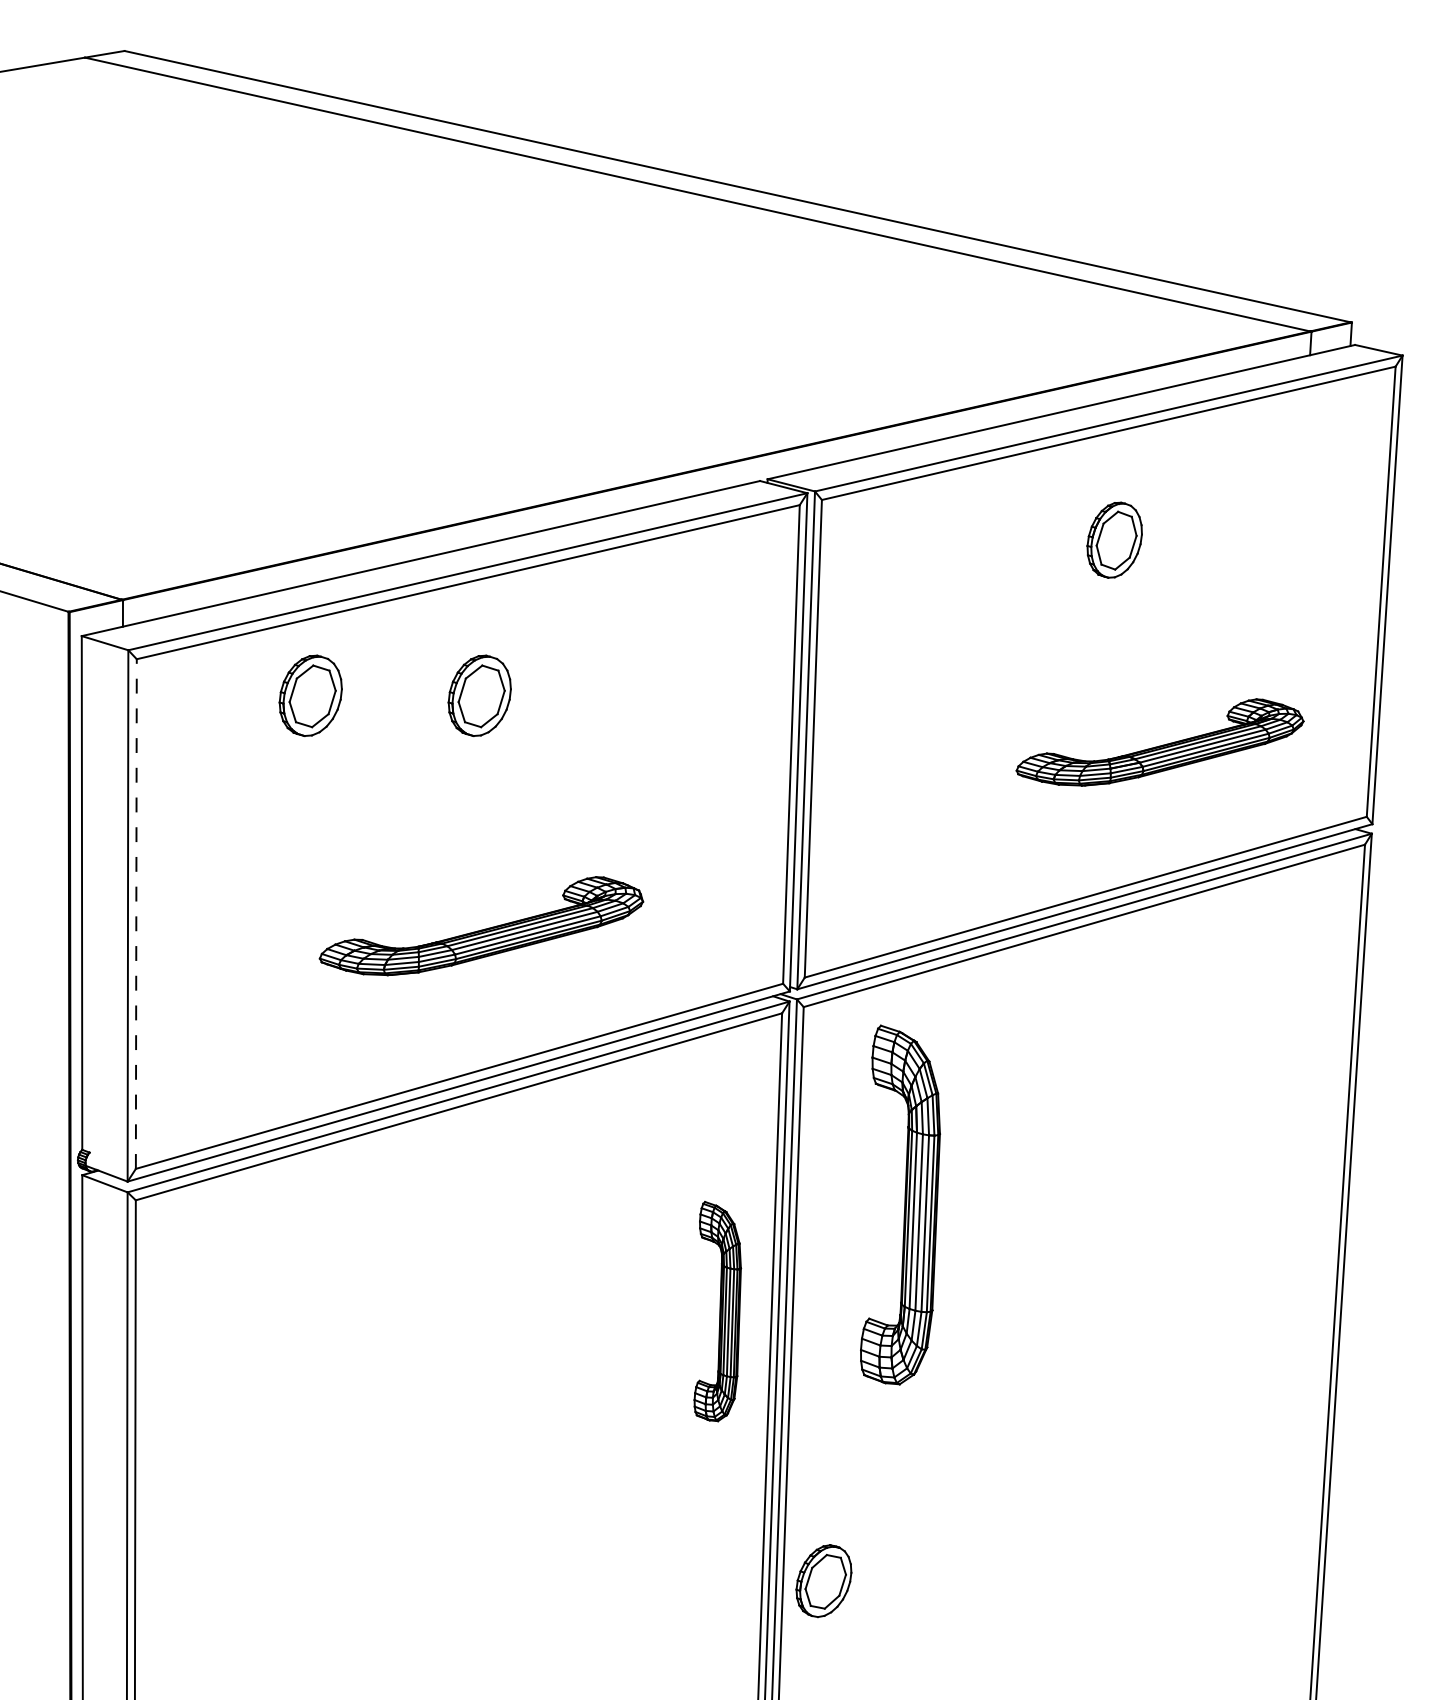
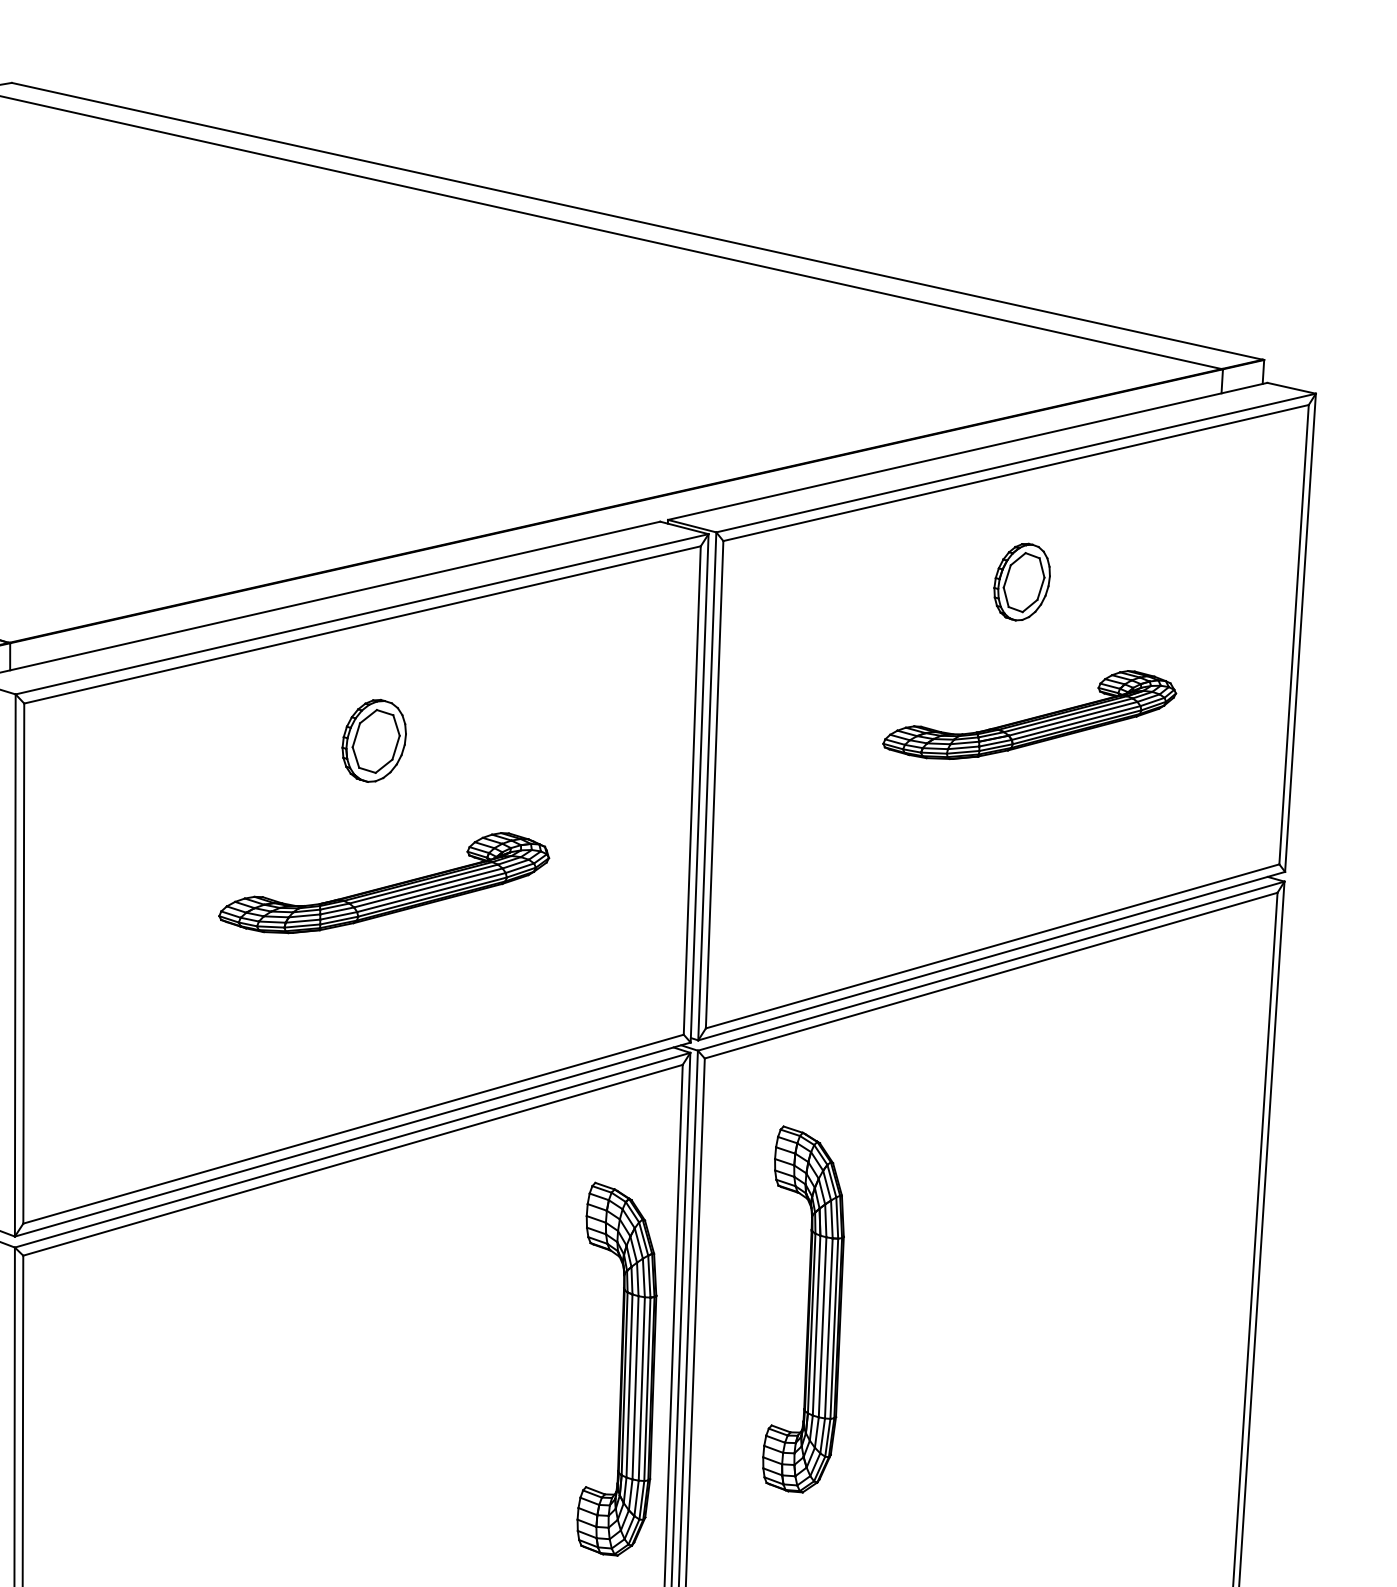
part: (310, 695) -> (201, 740), removed
part: (1159, 742) -> (1029, 715), moved
line: (136, 914) -> (23, 964), dashed -> solid
part: (481, 926) -> (384, 883), moved
part: (900, 1204) -> (803, 1308), moved
part: (717, 1311) -> (616, 1369), size x1.67

